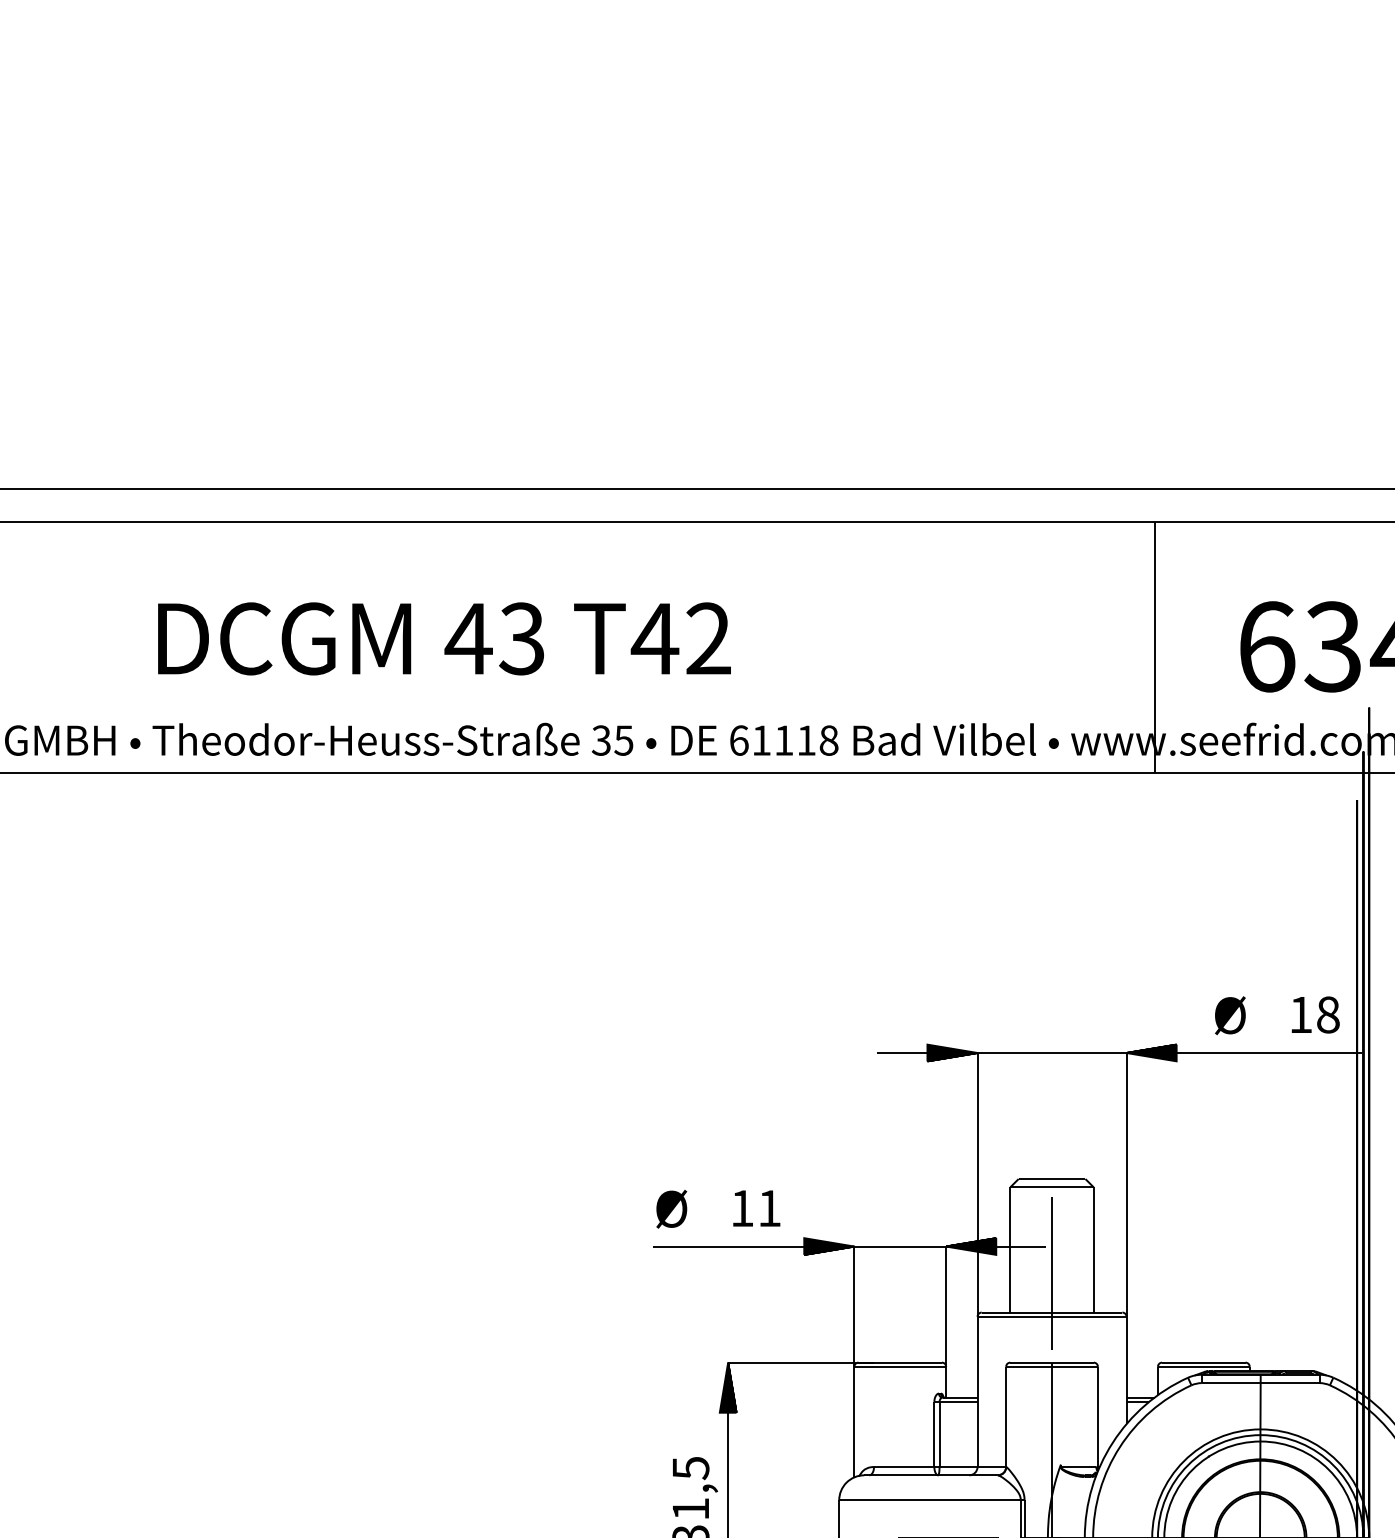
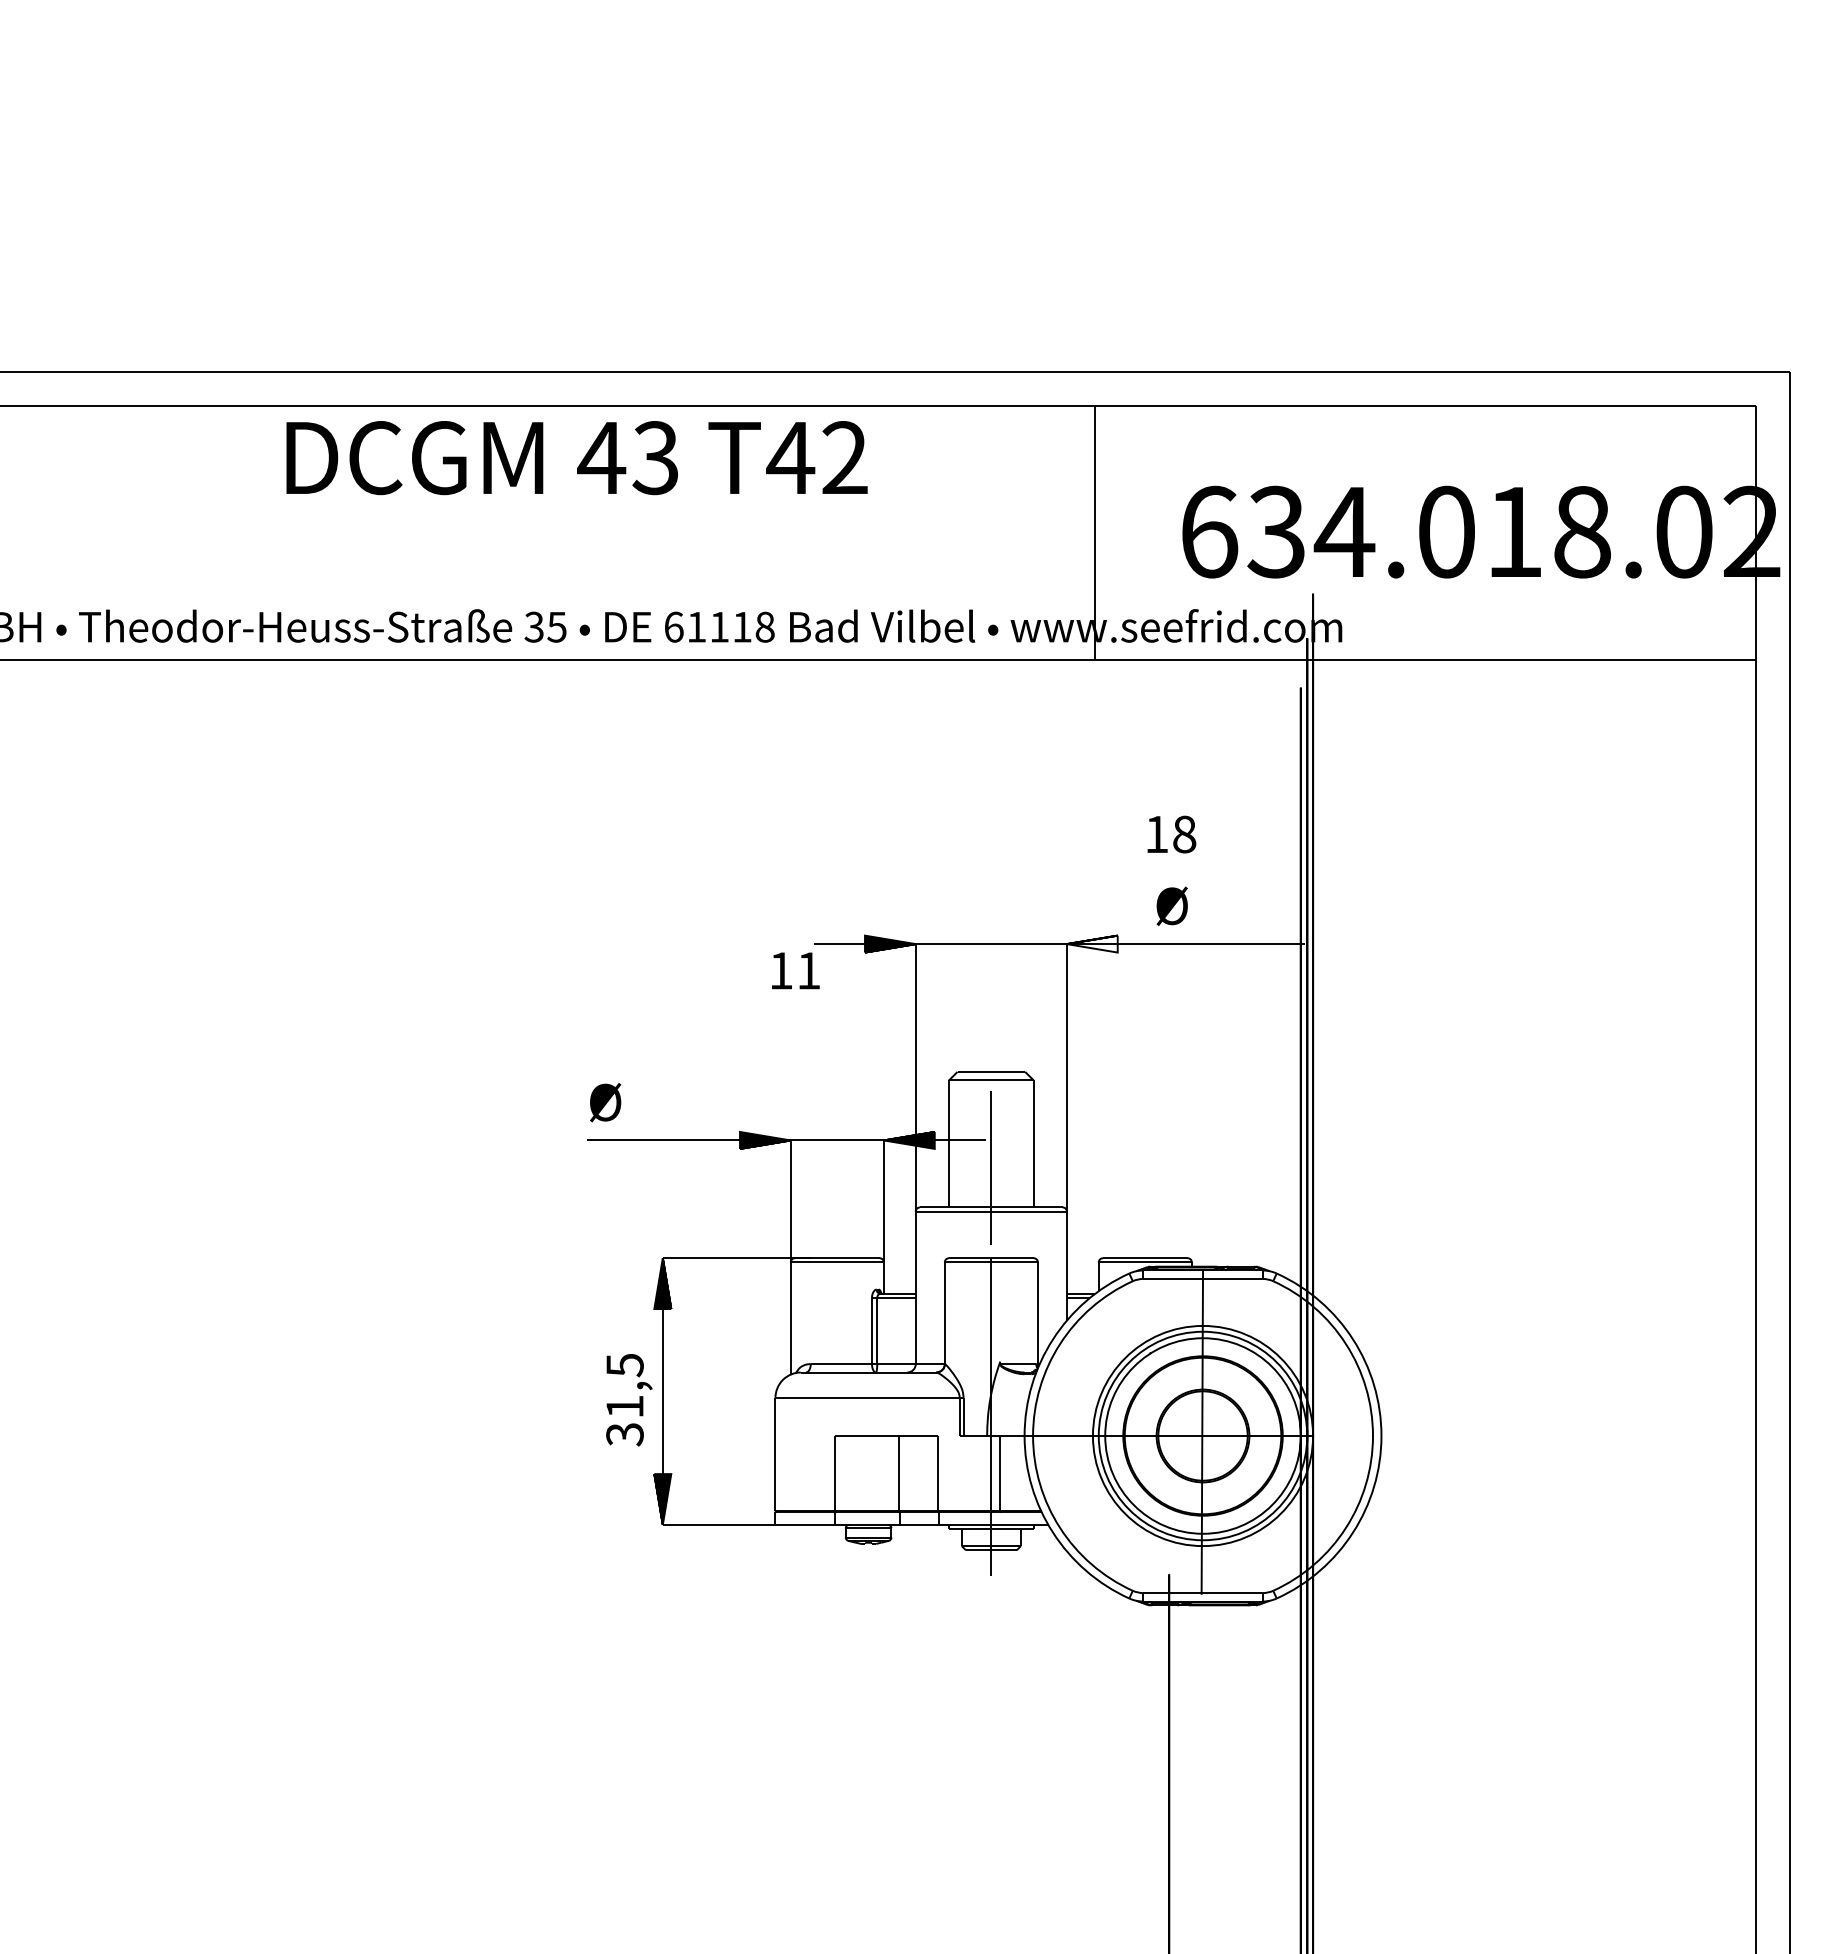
text: (443, 639) -> (576, 458), moved
text: (1315, 1014) -> (1171, 834), moved
fill: (1150, 1052) -> (1091, 943), removed
text: (756, 1208) -> (795, 970), moved

